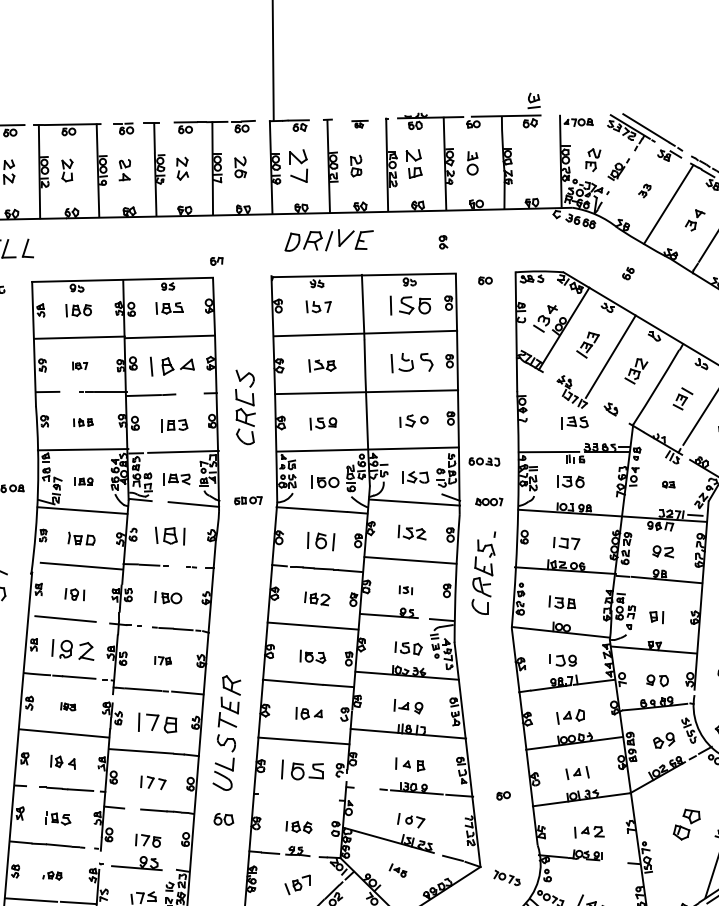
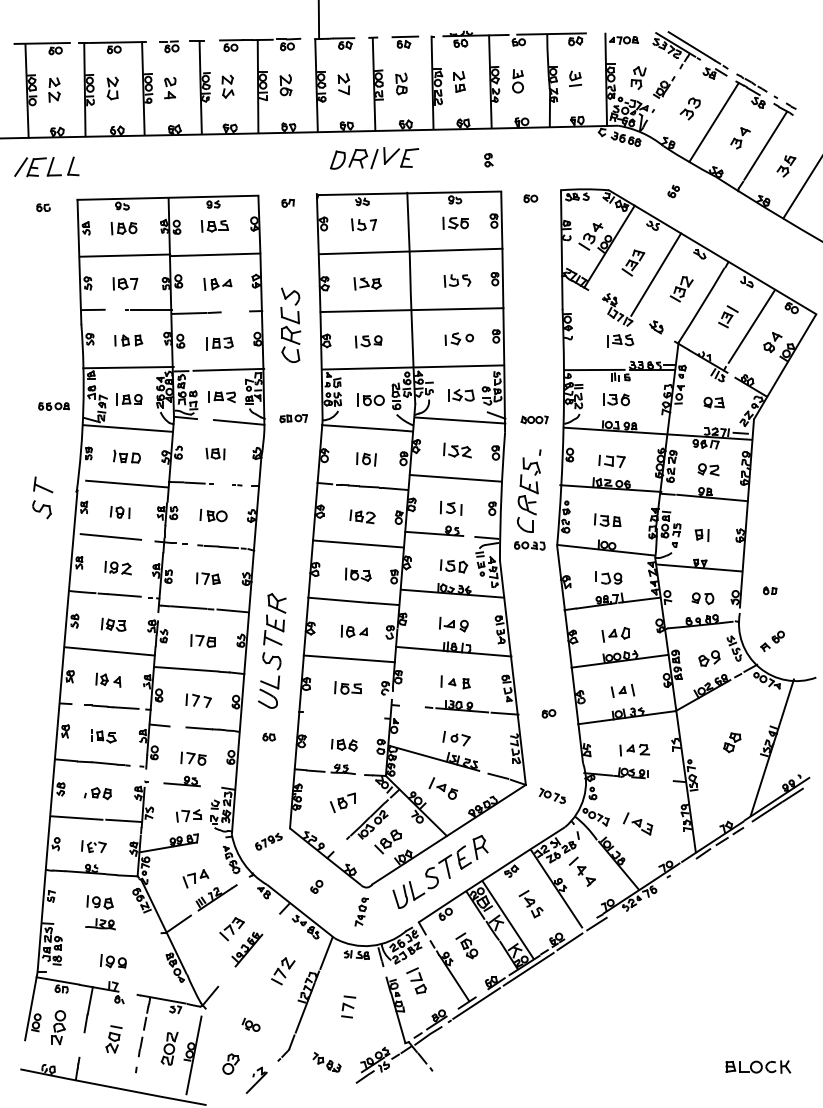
part: (534, 100) -> (575, 78), moved
part: (360, 123) -> (405, 41), size x1.67
part: (414, 163) -> (459, 81), size x0.71
part: (298, 166) -> (343, 84), size x0.62
part: (644, 190) -> (689, 108), size x1.67
part: (216, 260) -> (287, 202), moved
part: (410, 304) -> (455, 222), size x0.62
part: (412, 362) -> (457, 280), size x0.62
part: (80, 365) -> (125, 283), size x1.67
part: (172, 365) -> (217, 283), size x0.62
part: (83, 422) -> (128, 340), size x1.43
part: (484, 461) -> (529, 545), moved
part: (84, 481) -> (129, 399), size x1.43
part: (668, 484) -> (713, 402), size x1.67
part: (170, 535) -> (215, 453), size x0.62
part: (321, 541) -> (366, 459), size x0.71
part: (406, 589) -> (451, 507), size x1.67
part: (72, 650) -> (117, 568), size x0.62
part: (163, 660) -> (208, 578), size x1.43
part: (68, 706) -> (113, 624), size x1.67
part: (157, 722) -> (202, 640), size x0.62
part: (302, 769) -> (347, 687), size x0.62
part: (223, 818) -> (268, 736), size x0.62
part: (687, 824) -> (732, 742), size x0.62
part: (136, 863) -> (181, 781), size x0.71
part: (398, 870) -> (443, 788), size x1.67
part: (52, 875) -> (97, 793), size x1.43

